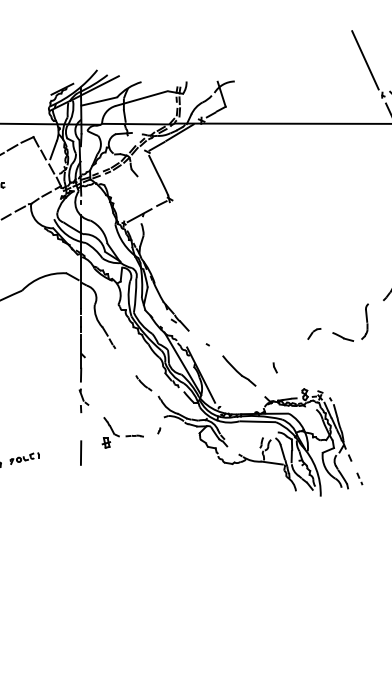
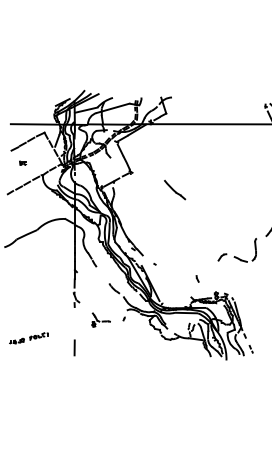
line: (364, 59) -> (254, 83), removed
line: (240, 371) -> (175, 190), moved
part: (121, 431) -> (100, 319), size x0.7
line: (80, 452) -> (74, 347), moved

